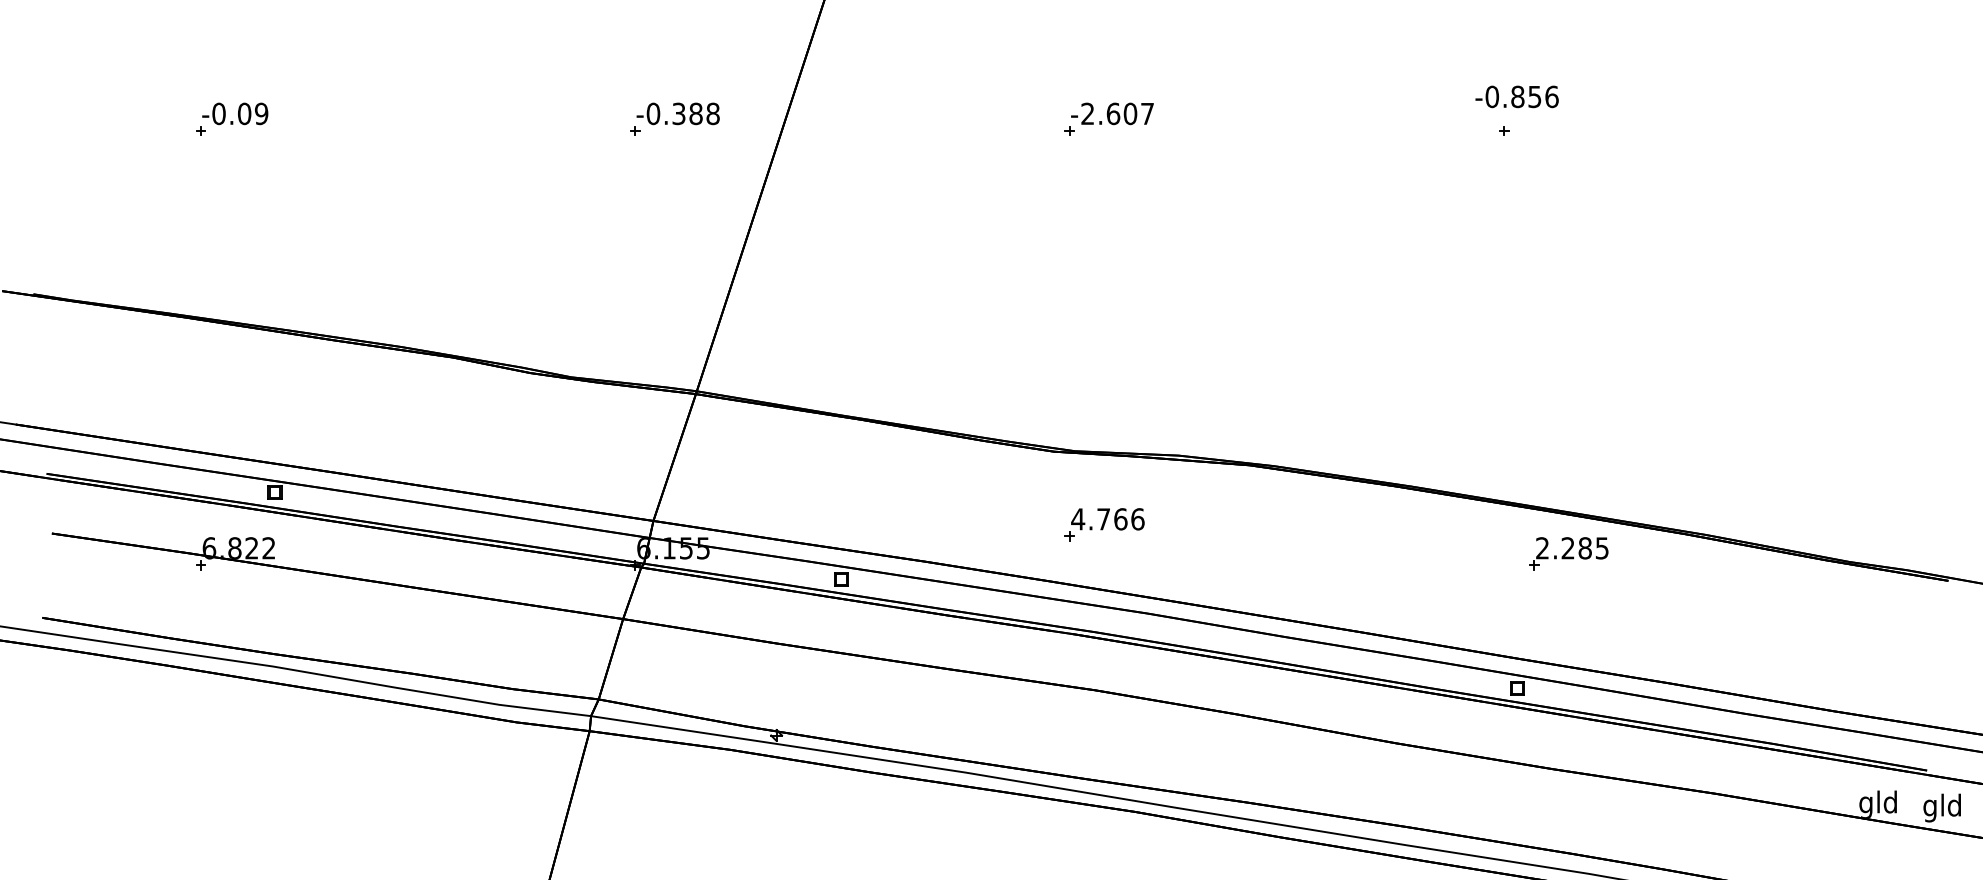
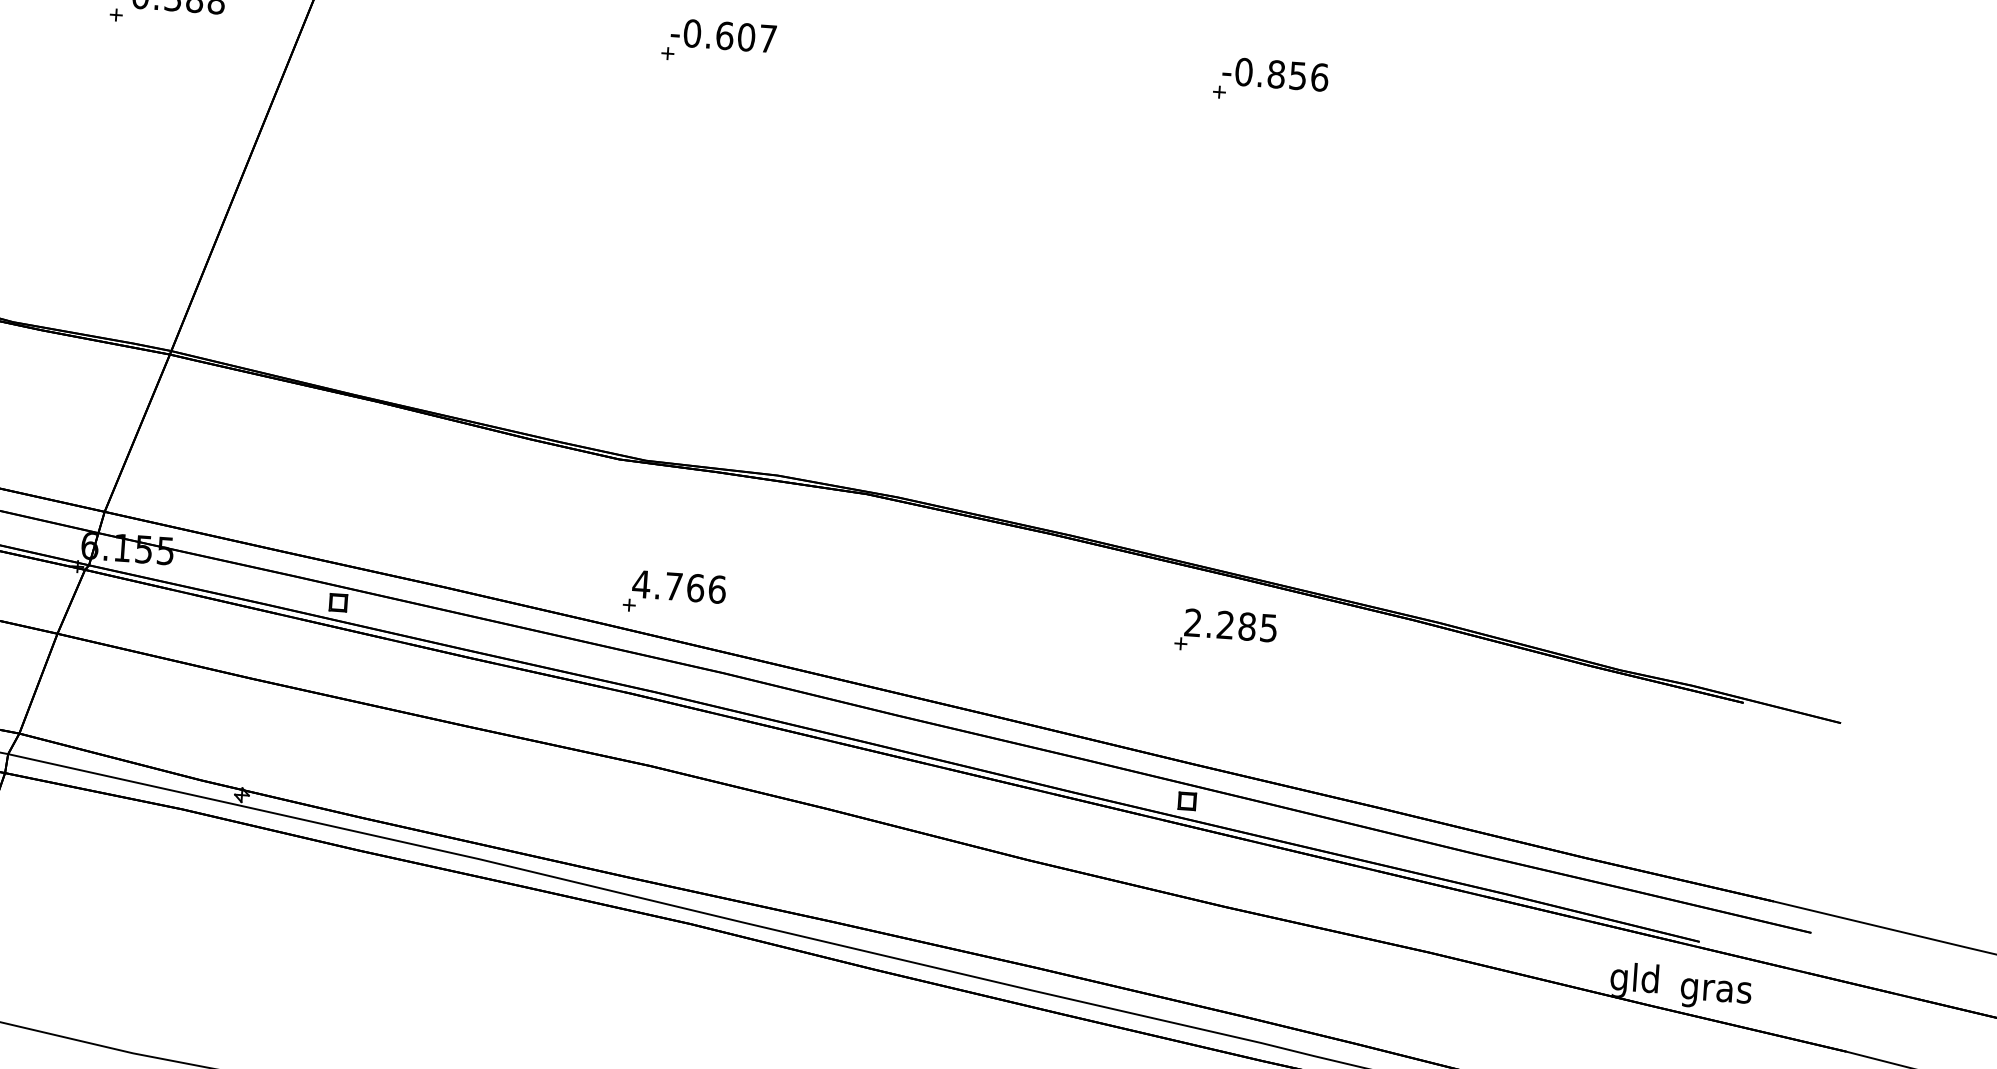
text: (1516, 96) -> (1274, 73), moved
text: (1087, 113) -> (691, 33), -2.607 -> -0.607
part: (1104, 524) -> (674, 593), moved
part: (1568, 553) -> (1225, 631), moved
text: (1942, 807) -> (1715, 990), gld -> gras

